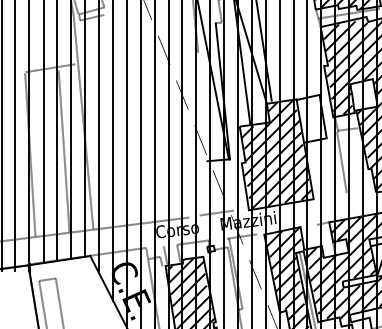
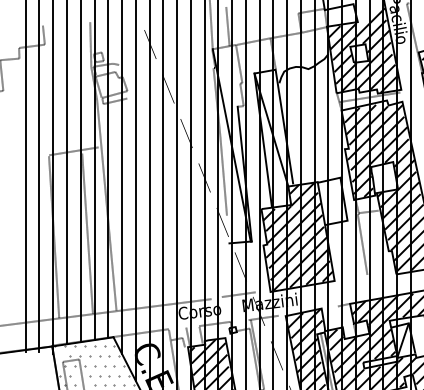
line: (201, 92) -> (223, 175), added
hatch: (71, 284) -> (94, 365), added

